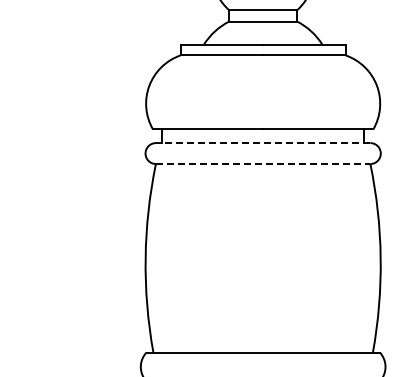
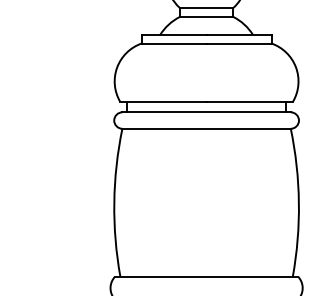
line: (262, 143) -> (206, 112), dashed -> solid
line: (263, 164) -> (206, 129), dashed -> solid

